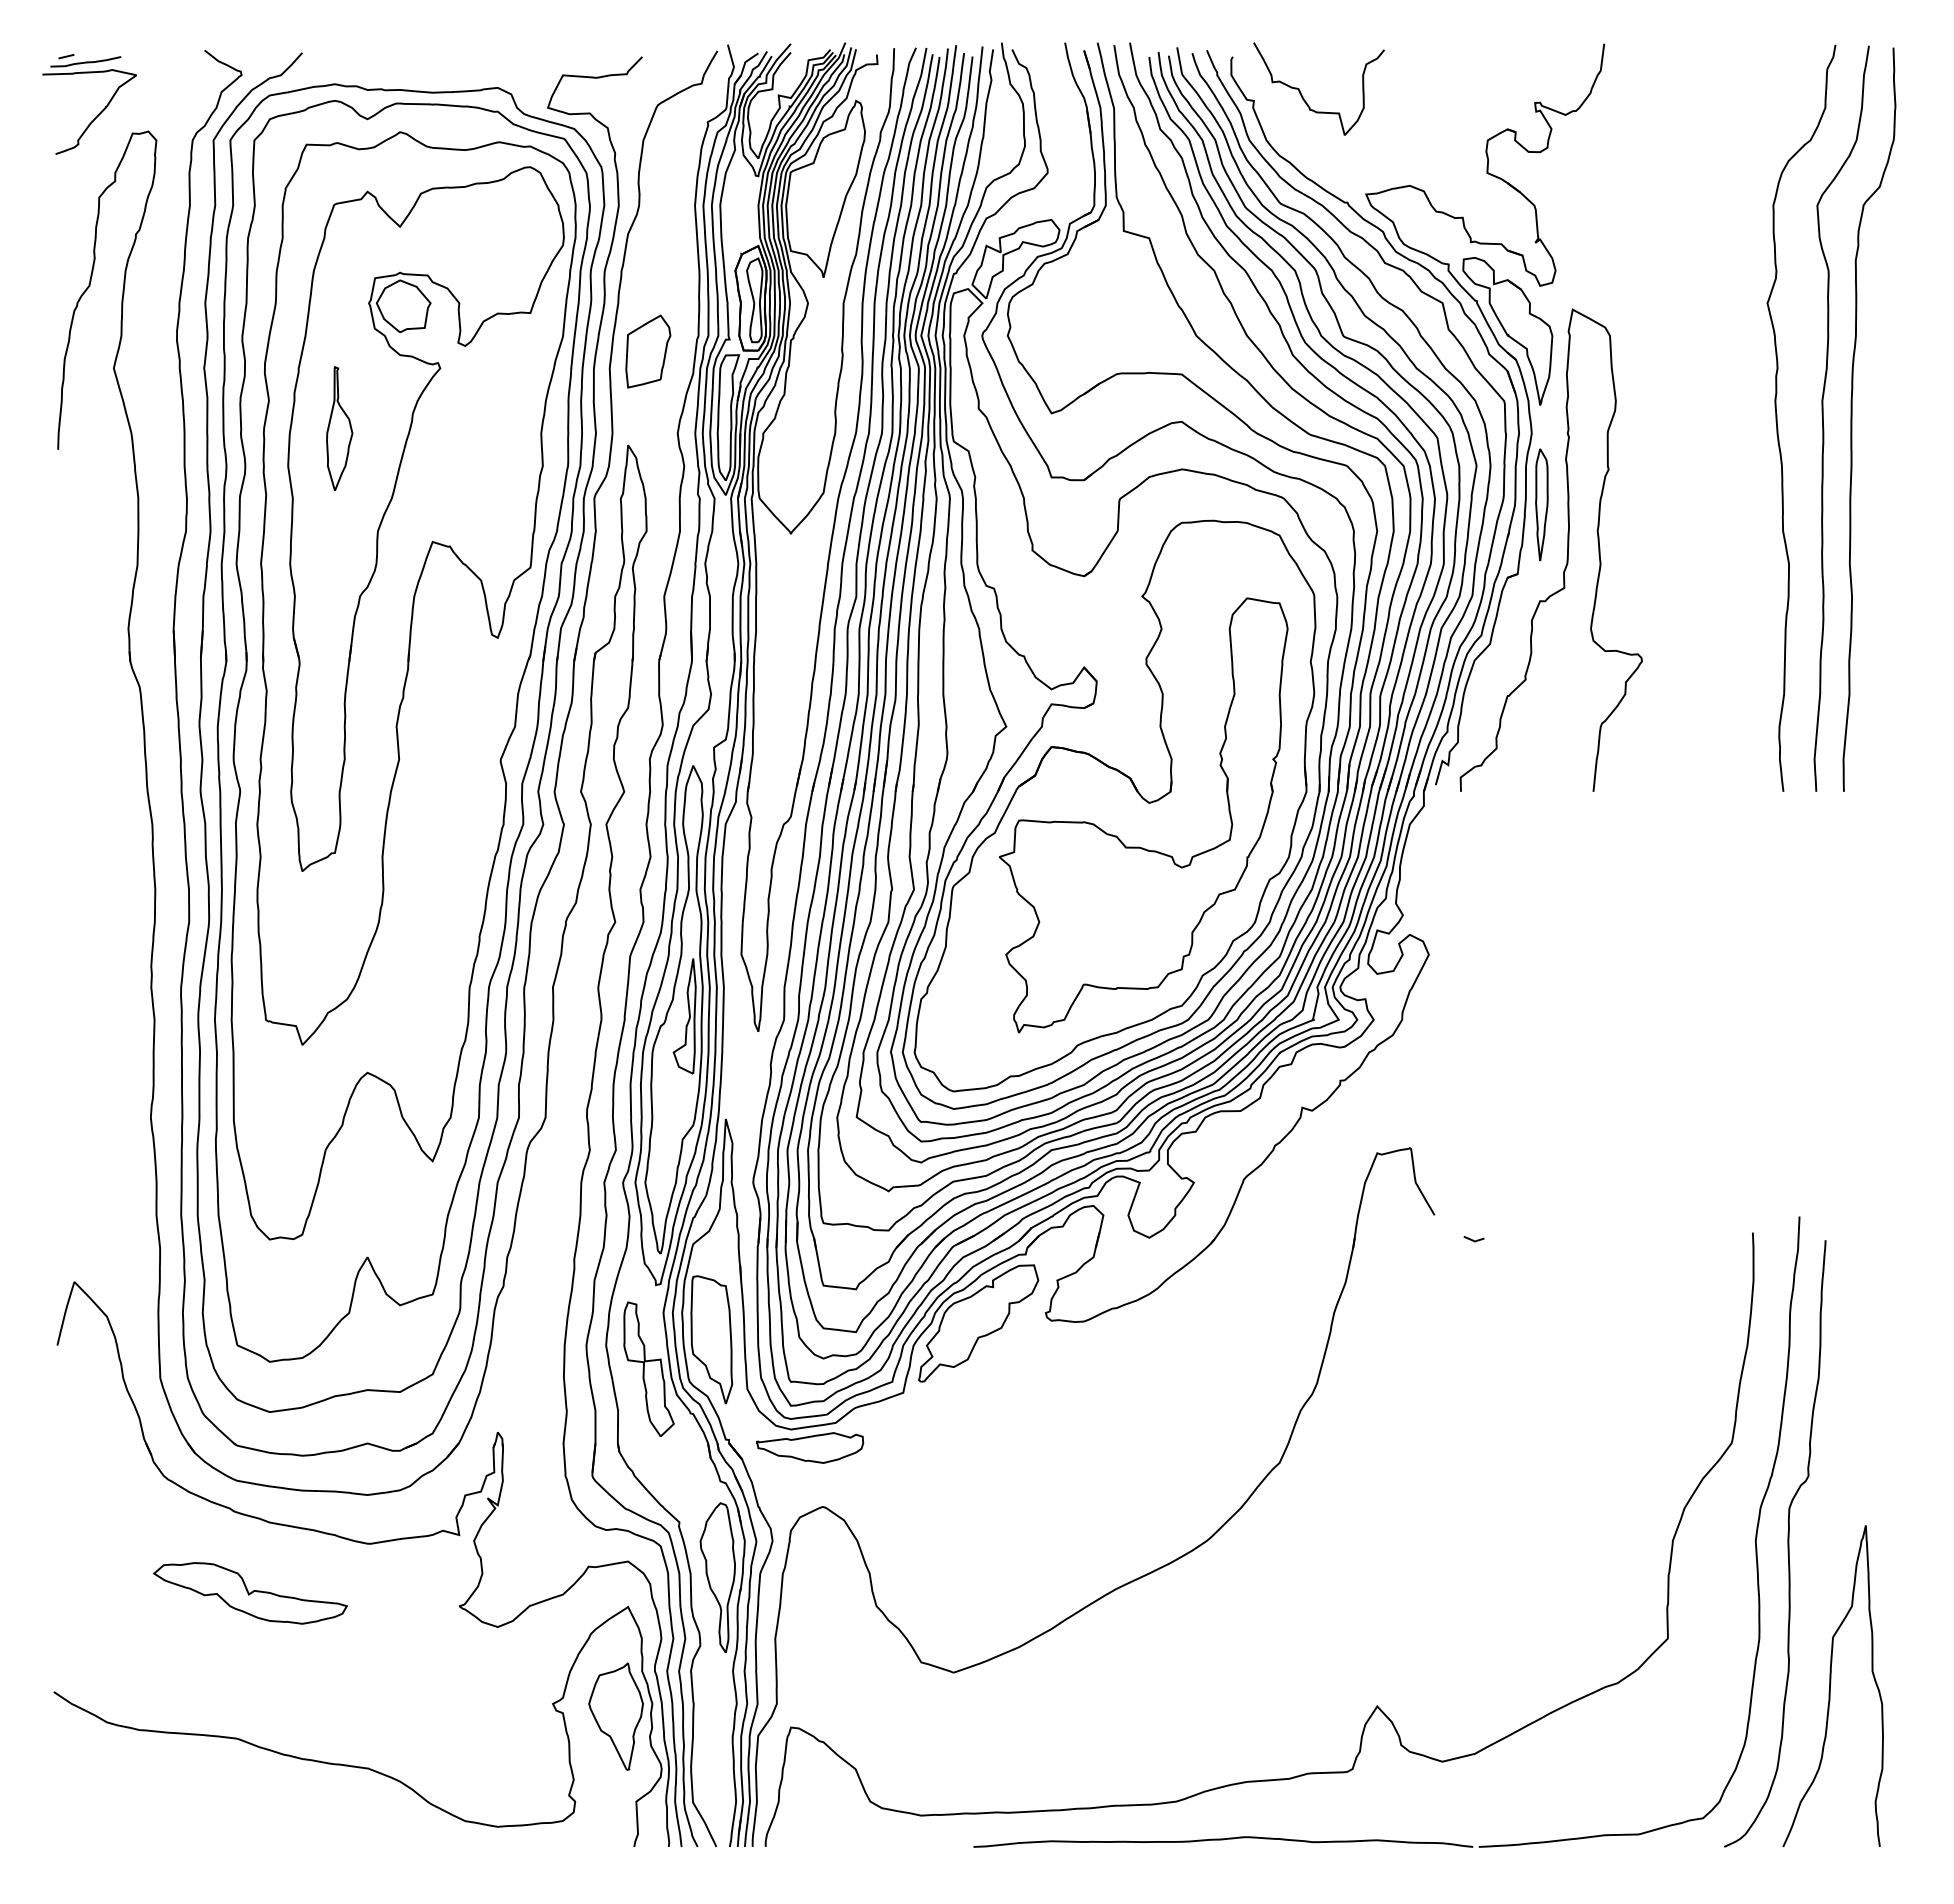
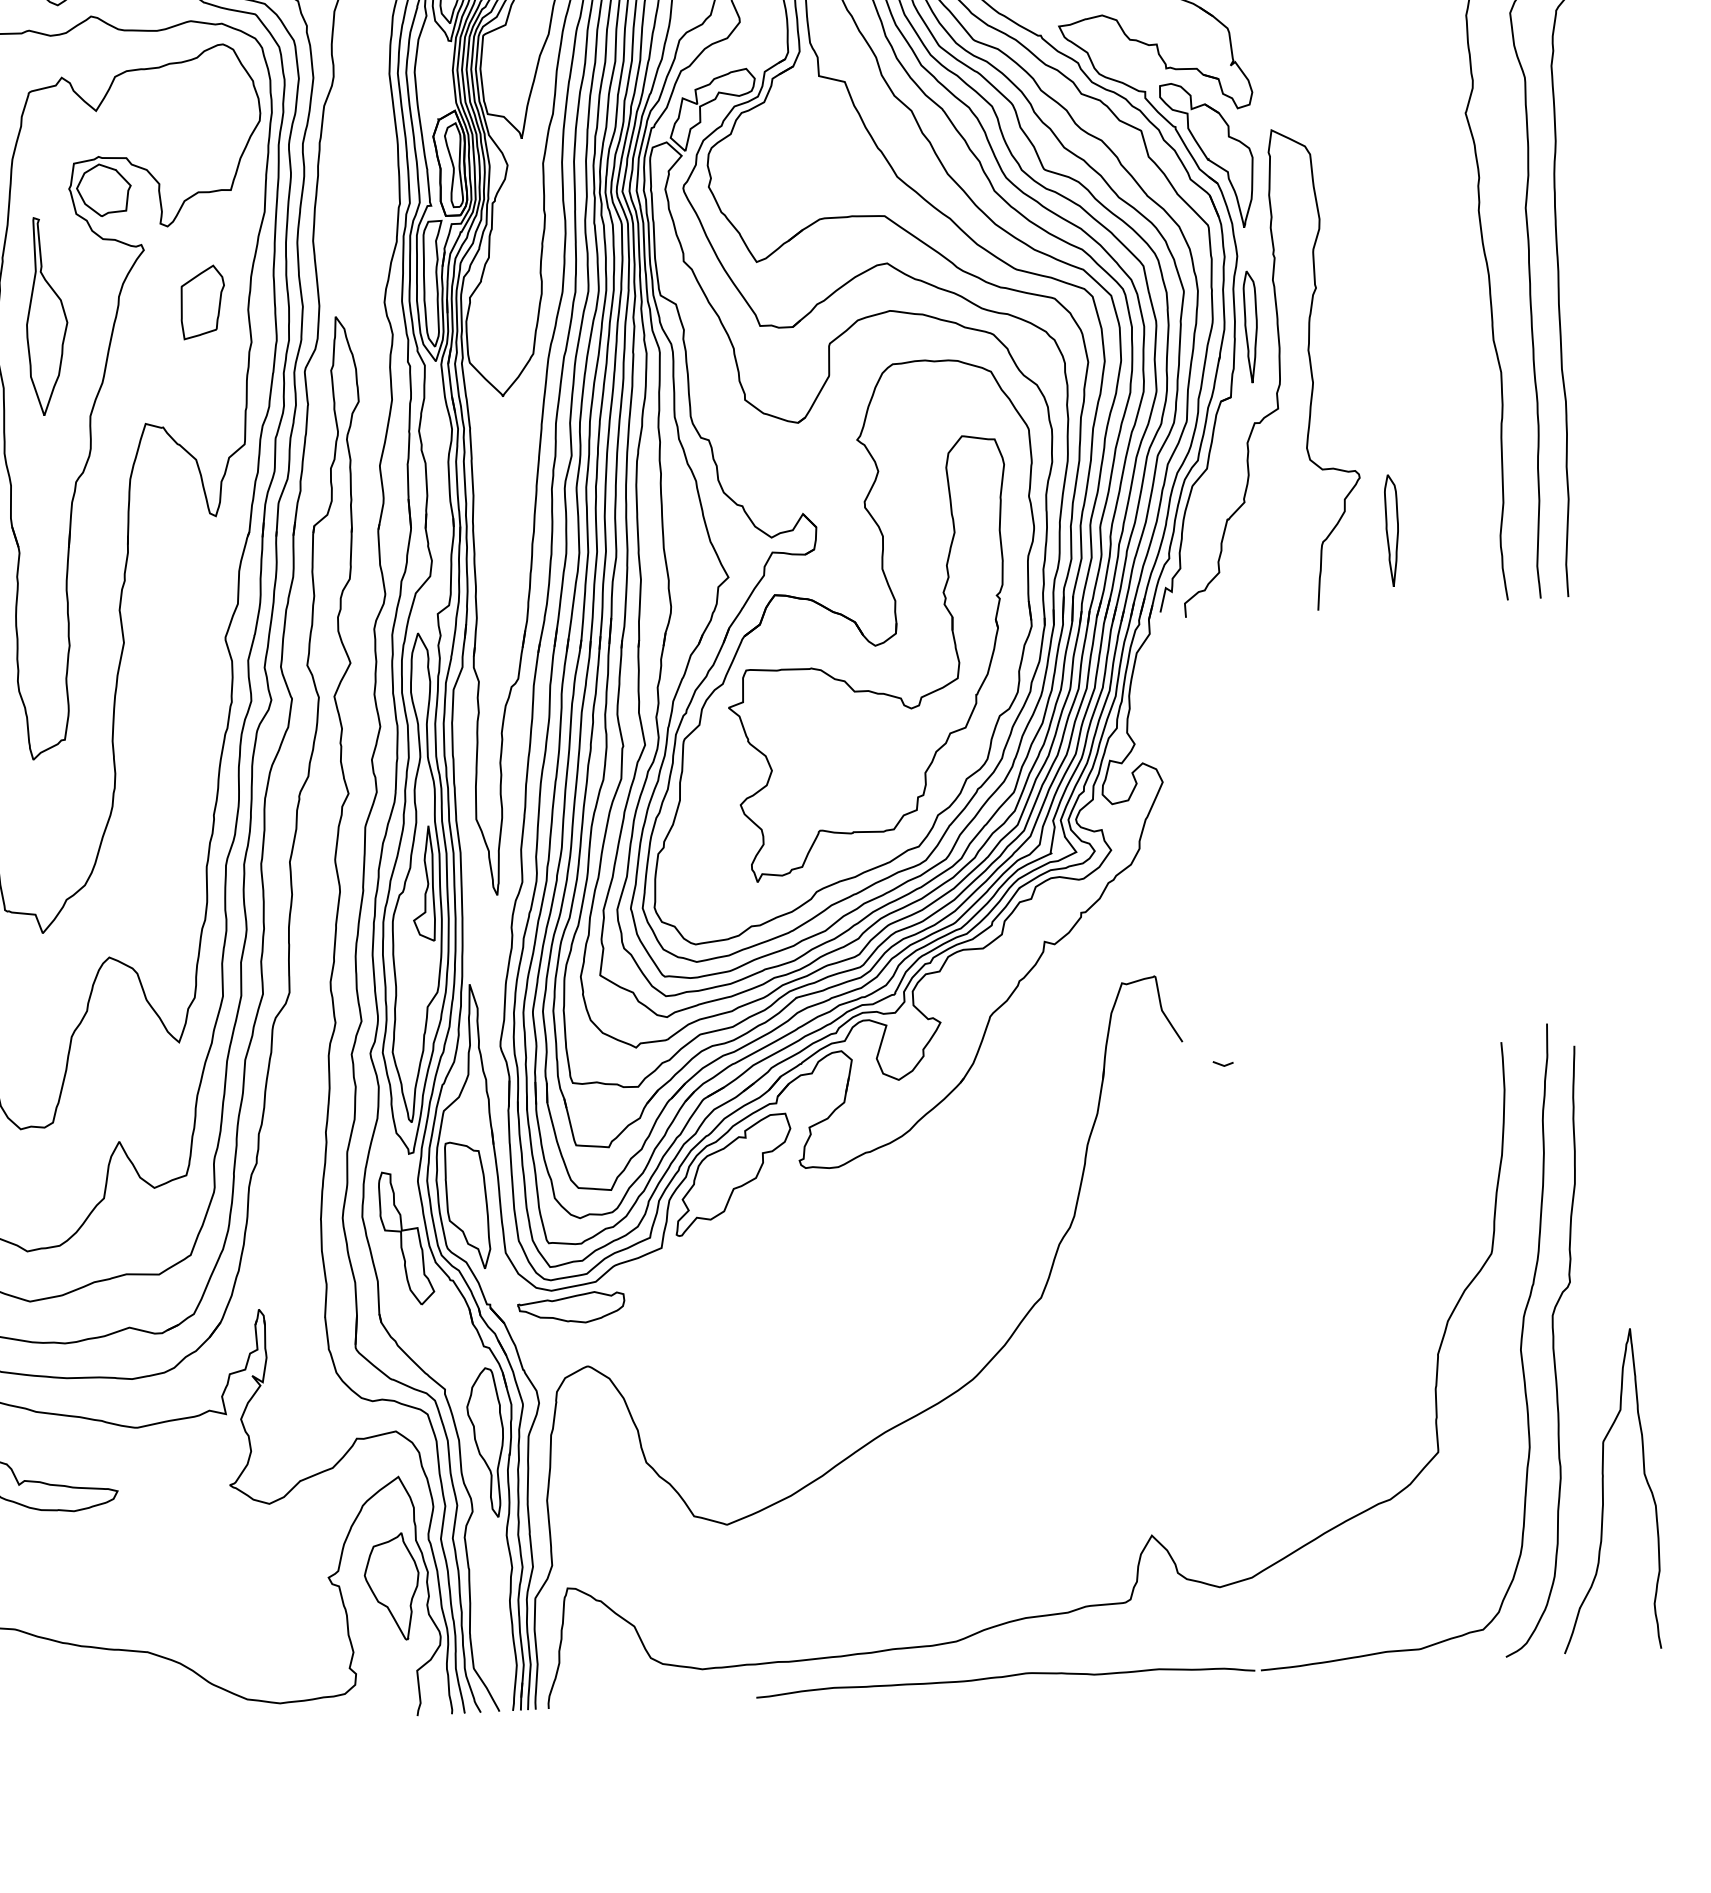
part: (648, 351) -> (203, 302), moved
part: (339, 428) -> (46, 315), size x1.6
part: (1671, 715) -> (1392, 530), added

